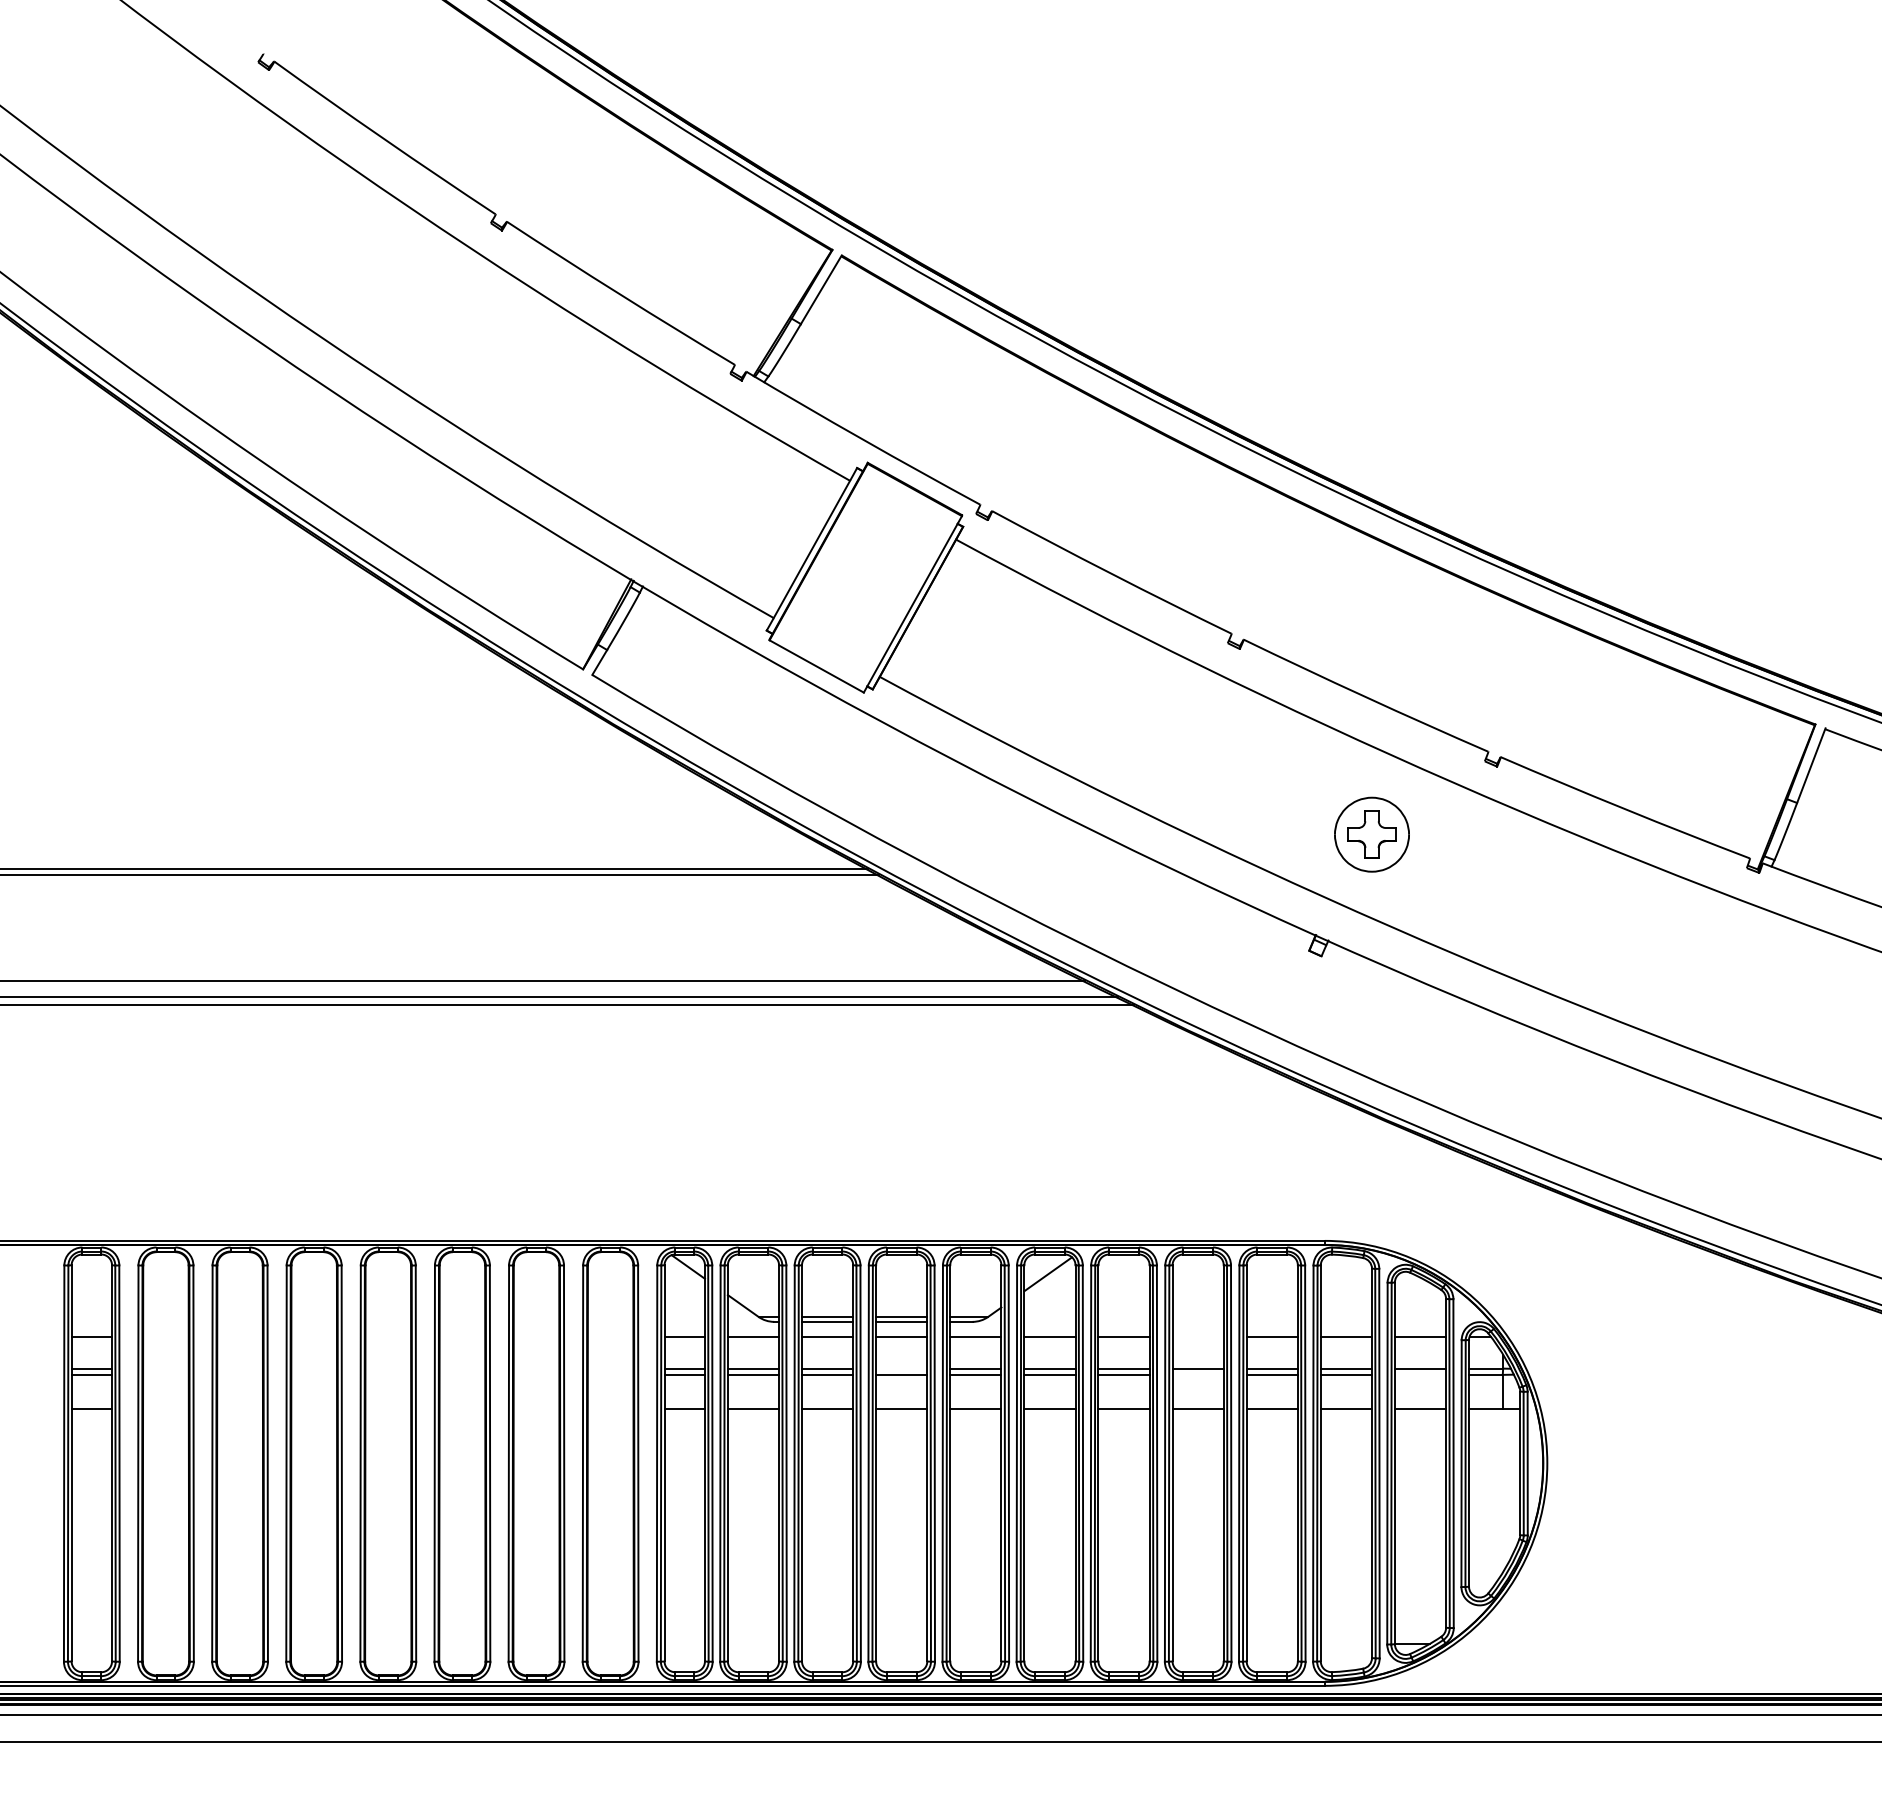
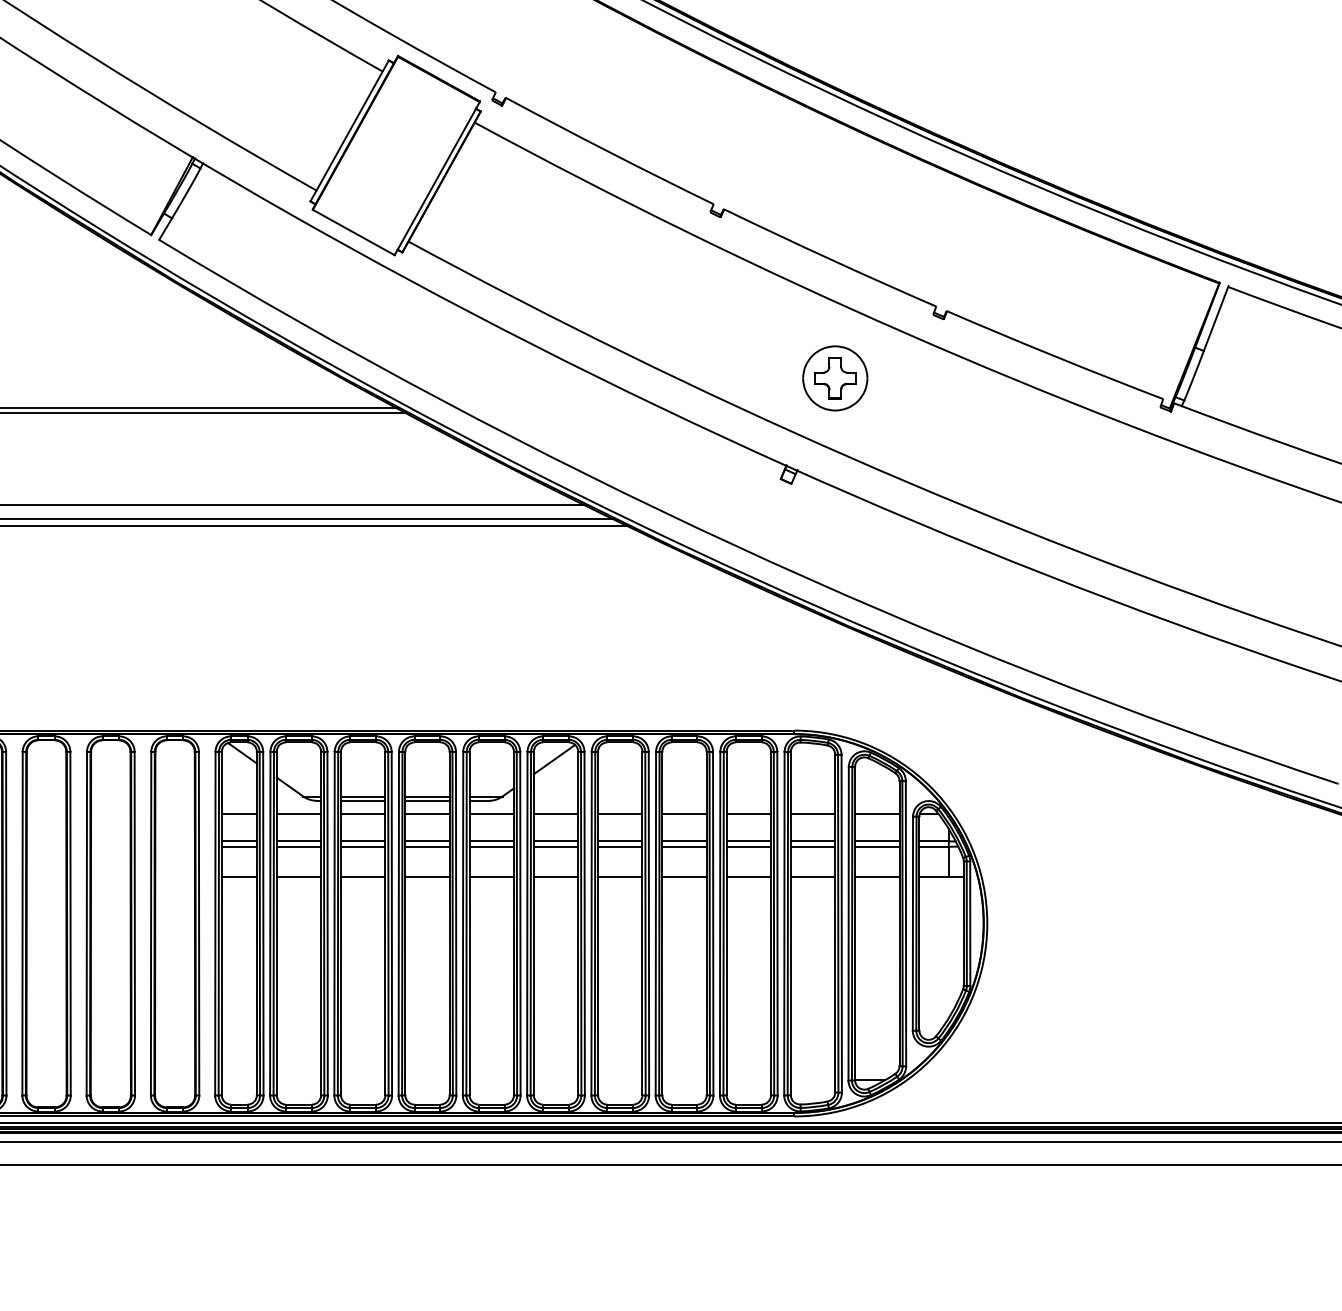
line: (1197, 1336) -> (683, 813), added
line: (901, 1368) -> (427, 841), added
line: (1197, 1374) -> (683, 846), added
line: (1420, 1374) -> (877, 846), added

